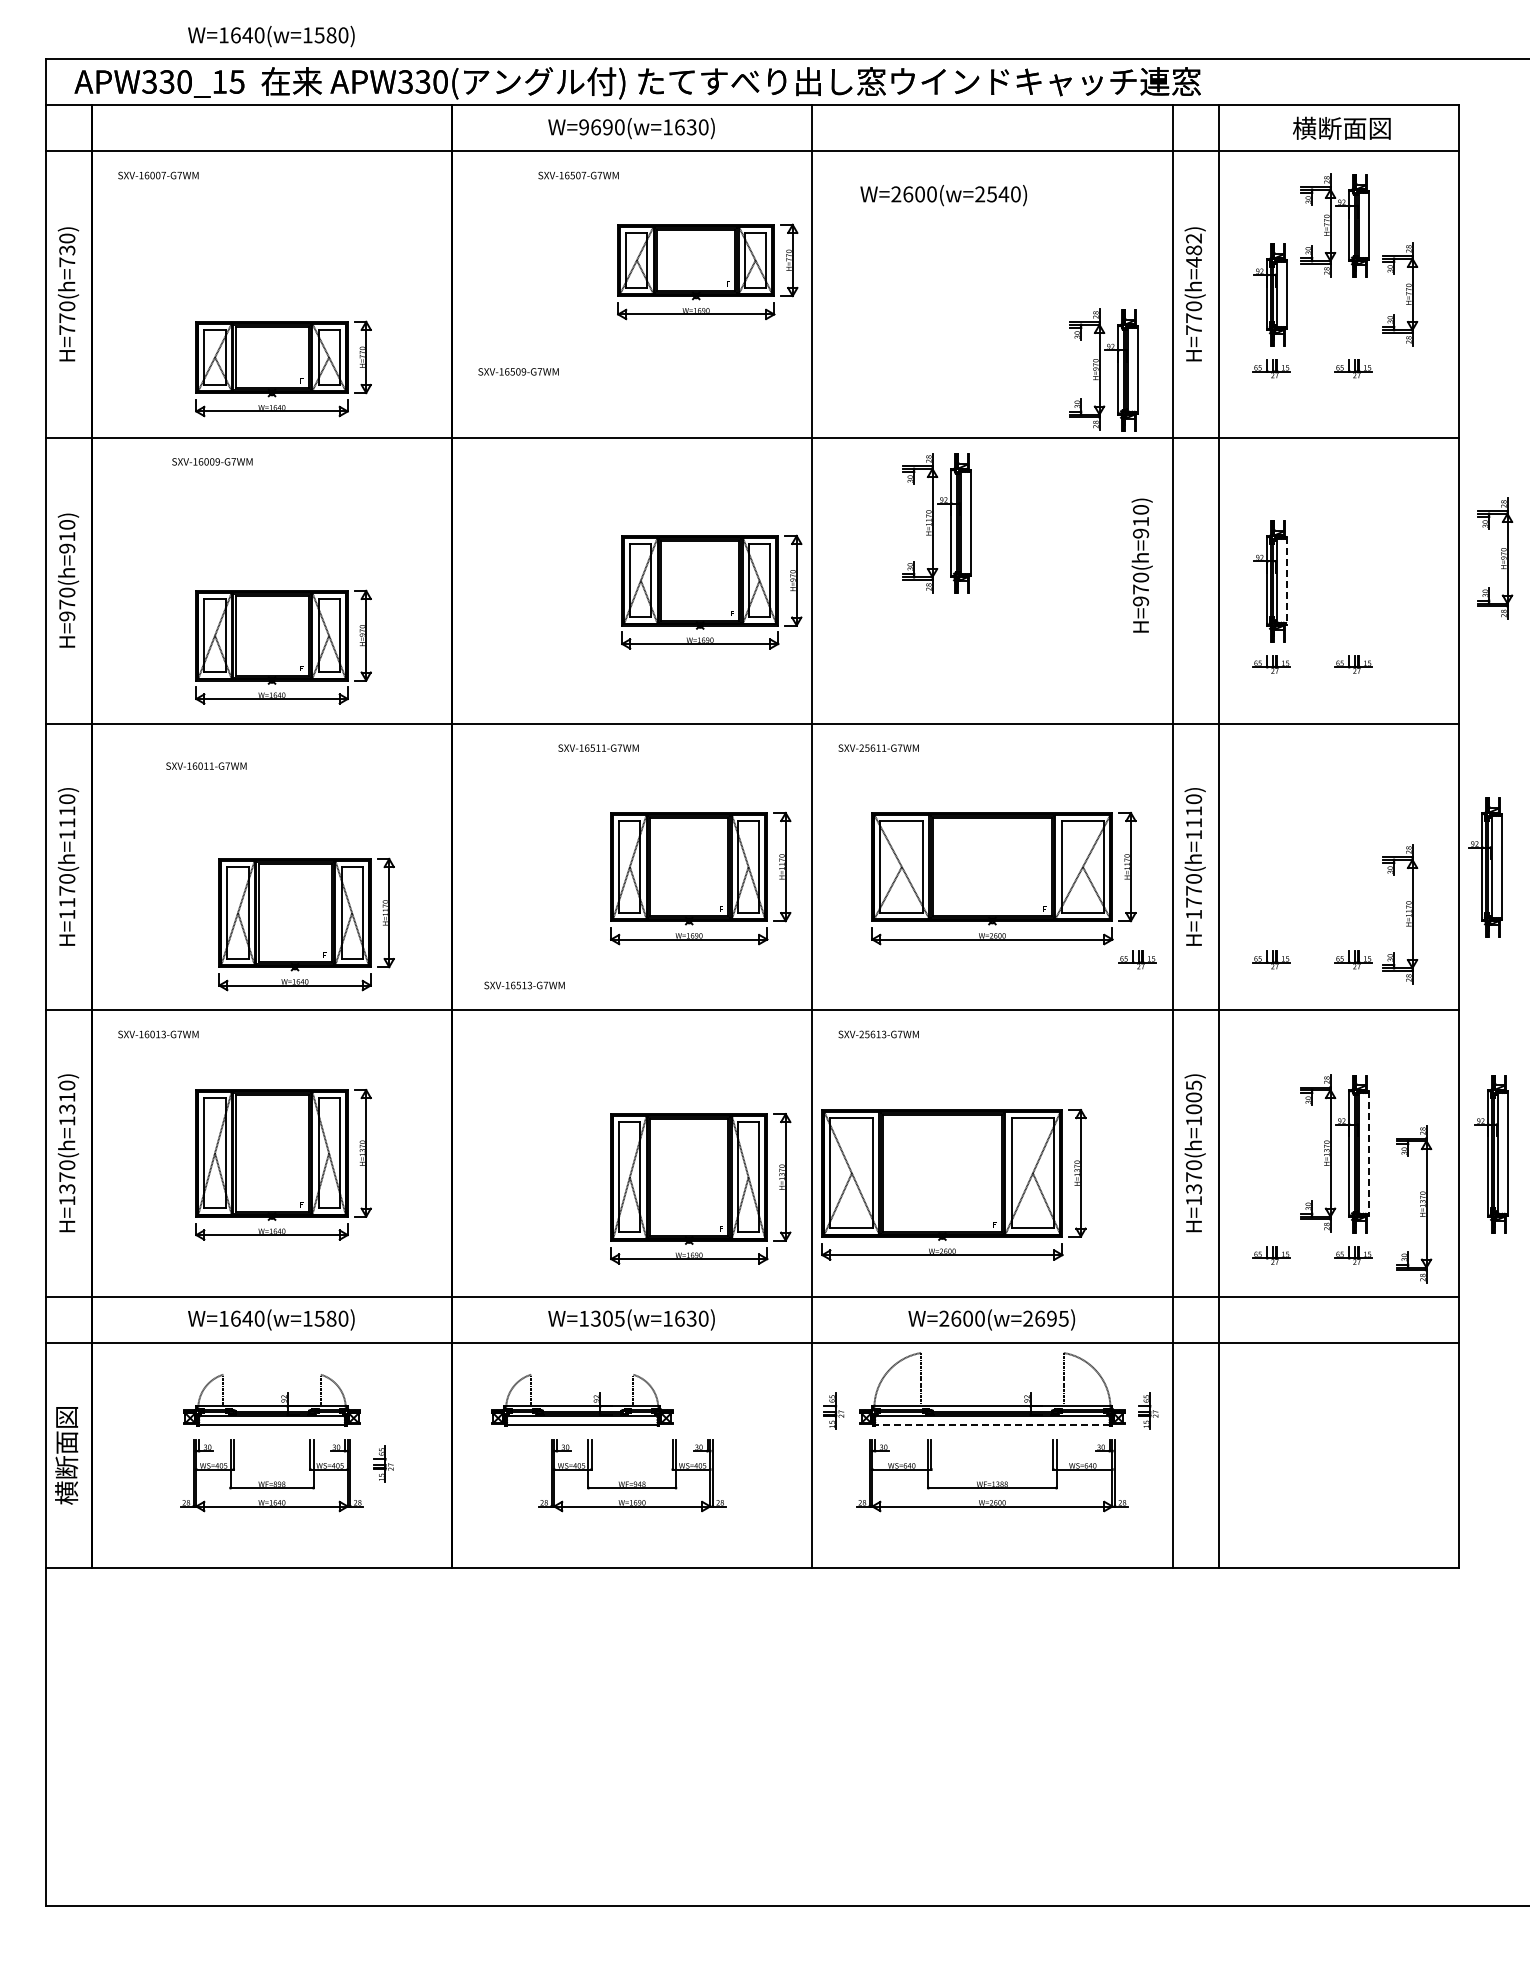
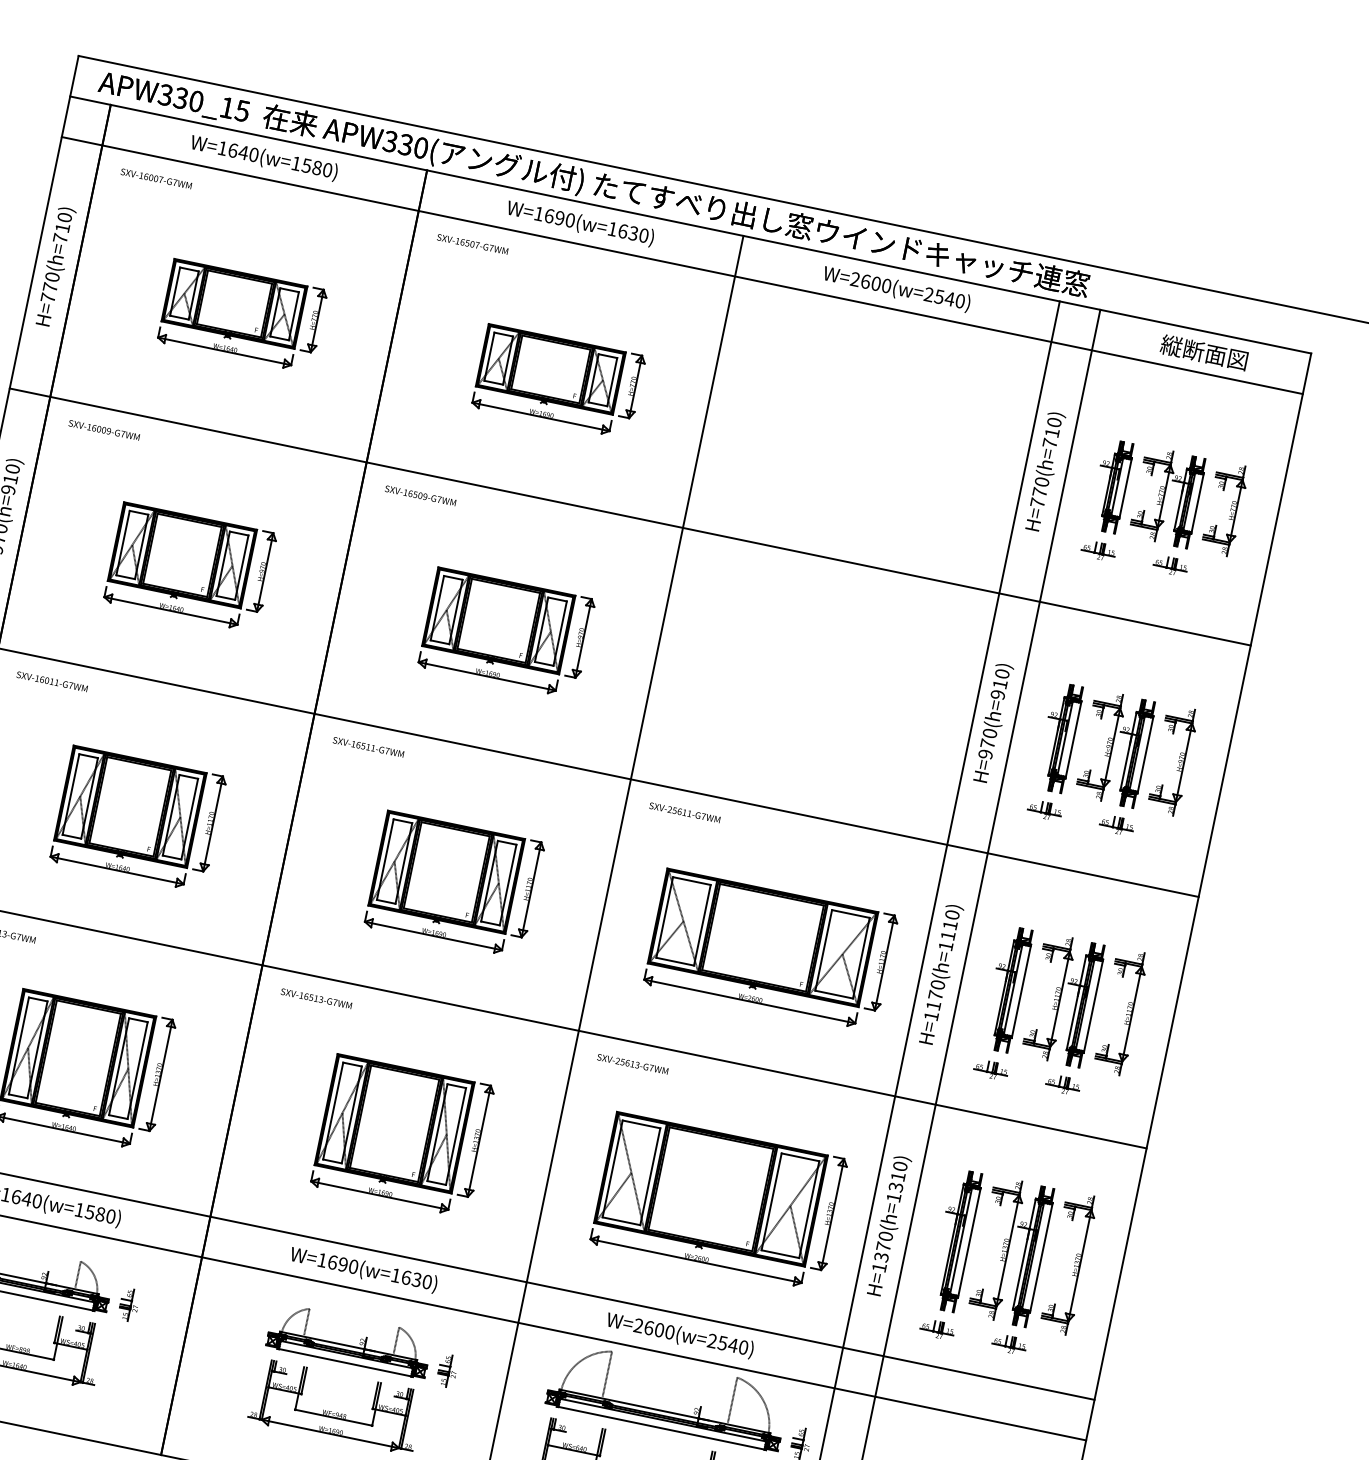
text: (271, 36) -> (264, 158), moved
text: (583, 127) -> (538, 213), W=9690(w=1630) -> W=1690(w=1630)
text: (1304, 127) -> (1171, 345), 横断面図 -> 縦断面図
text: (578, 175) -> (472, 244), moved
text: (943, 195) -> (896, 289), moved
part: (1334, 225) -> (1167, 497), moved
text: (67, 250) -> (62, 228), H=770(h=730) -> H=770(h=710)
text: (1194, 250) -> (1052, 433), H=770(h=482) -> H=770(h=710)
part: (707, 271) -> (558, 381), moved
part: (283, 368) -> (242, 315), moved
part: (1103, 369) -> (1115, 748), moved
text: (518, 371) -> (420, 495), moved
text: (212, 461) -> (104, 429), moved
part: (936, 523) -> (1063, 1000), moved
part: (1495, 558) -> (1173, 760), moved
text: (1141, 565) -> (992, 722), moved
line: (1286, 580) -> (1073, 739), dashed -> solid
part: (711, 591) -> (506, 632), moved
part: (283, 646) -> (190, 566), moved
text: (598, 747) -> (368, 746), moved
text: (206, 765) -> (52, 681), moved
part: (1485, 867) -> (1007, 988), moved
part: (700, 878) -> (454, 884), moved
text: (1193, 902) -> (933, 1005), H=1770(h=1110) -> H=1170(h=1110)
part: (1406, 915) -> (1126, 1014), moved
part: (306, 924) -> (138, 818), moved
part: (1137, 959) -> (873, 1045), removed
text: (524, 985) -> (316, 998), moved
text: (1194, 1097) -> (898, 1177), H=1370(h=1005) -> H=1370(h=1310)
line: (1368, 1153) -> (1041, 1257), dashed -> solid
part: (1491, 1154) -> (954, 1240), moved
part: (953, 1184) -> (718, 1201), moved
part: (700, 1188) -> (402, 1135), moved
part: (1420, 1205) -> (1074, 1265), moved
text: (607, 1318) -> (342, 1264), W=1305(w=1630) -> W=1690(w=1630)
text: (1051, 1318) -> (732, 1345), W=2600(w=2695) -> W=2600(w=2540)
part: (582, 1400) -> (349, 1340), moved
part: (833, 1410) -> (447, 1370), moved
line: (991, 1425) -> (660, 1428), dashed -> solid
part: (383, 1463) -> (129, 1304), moved

